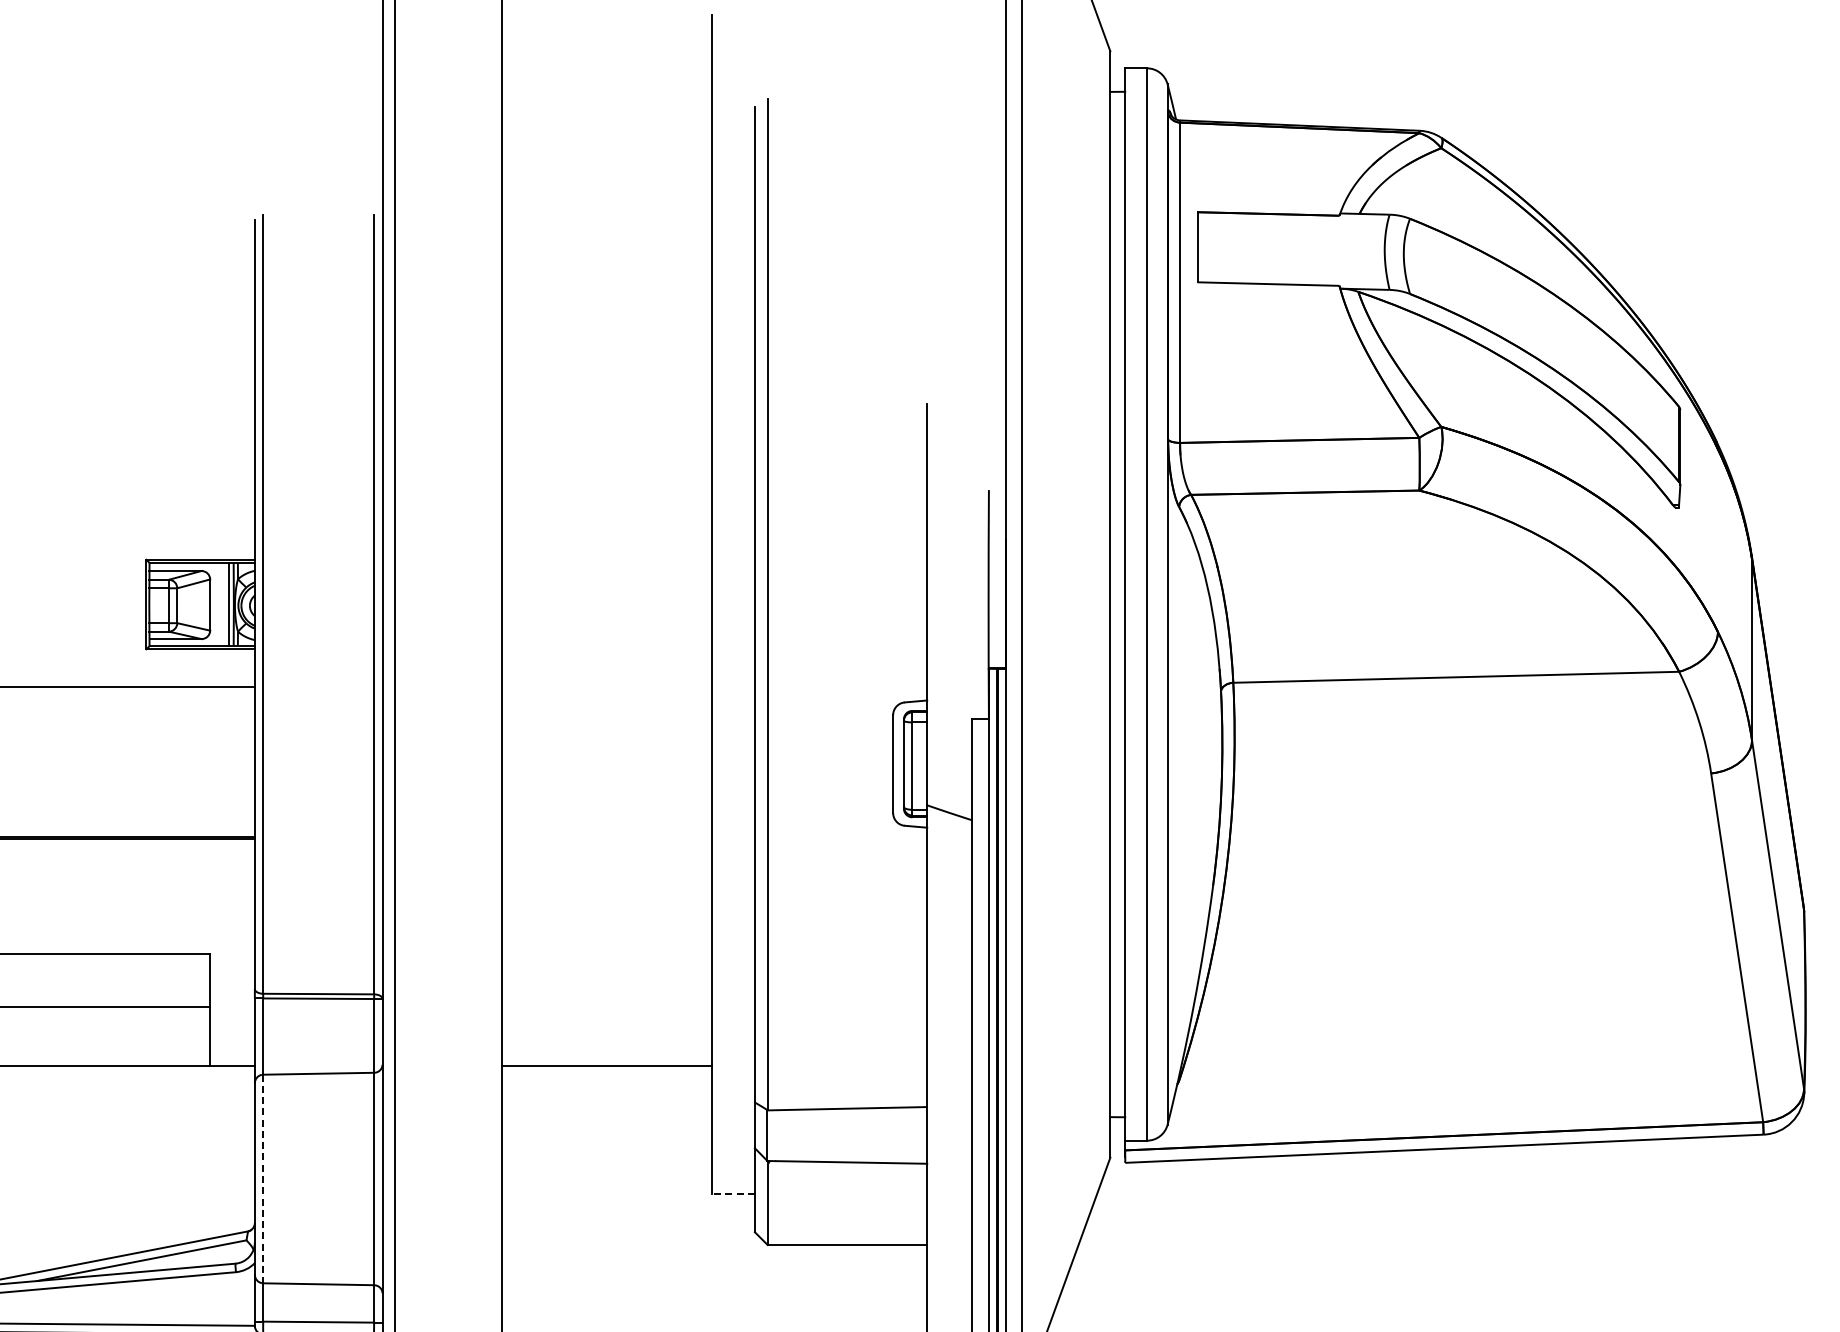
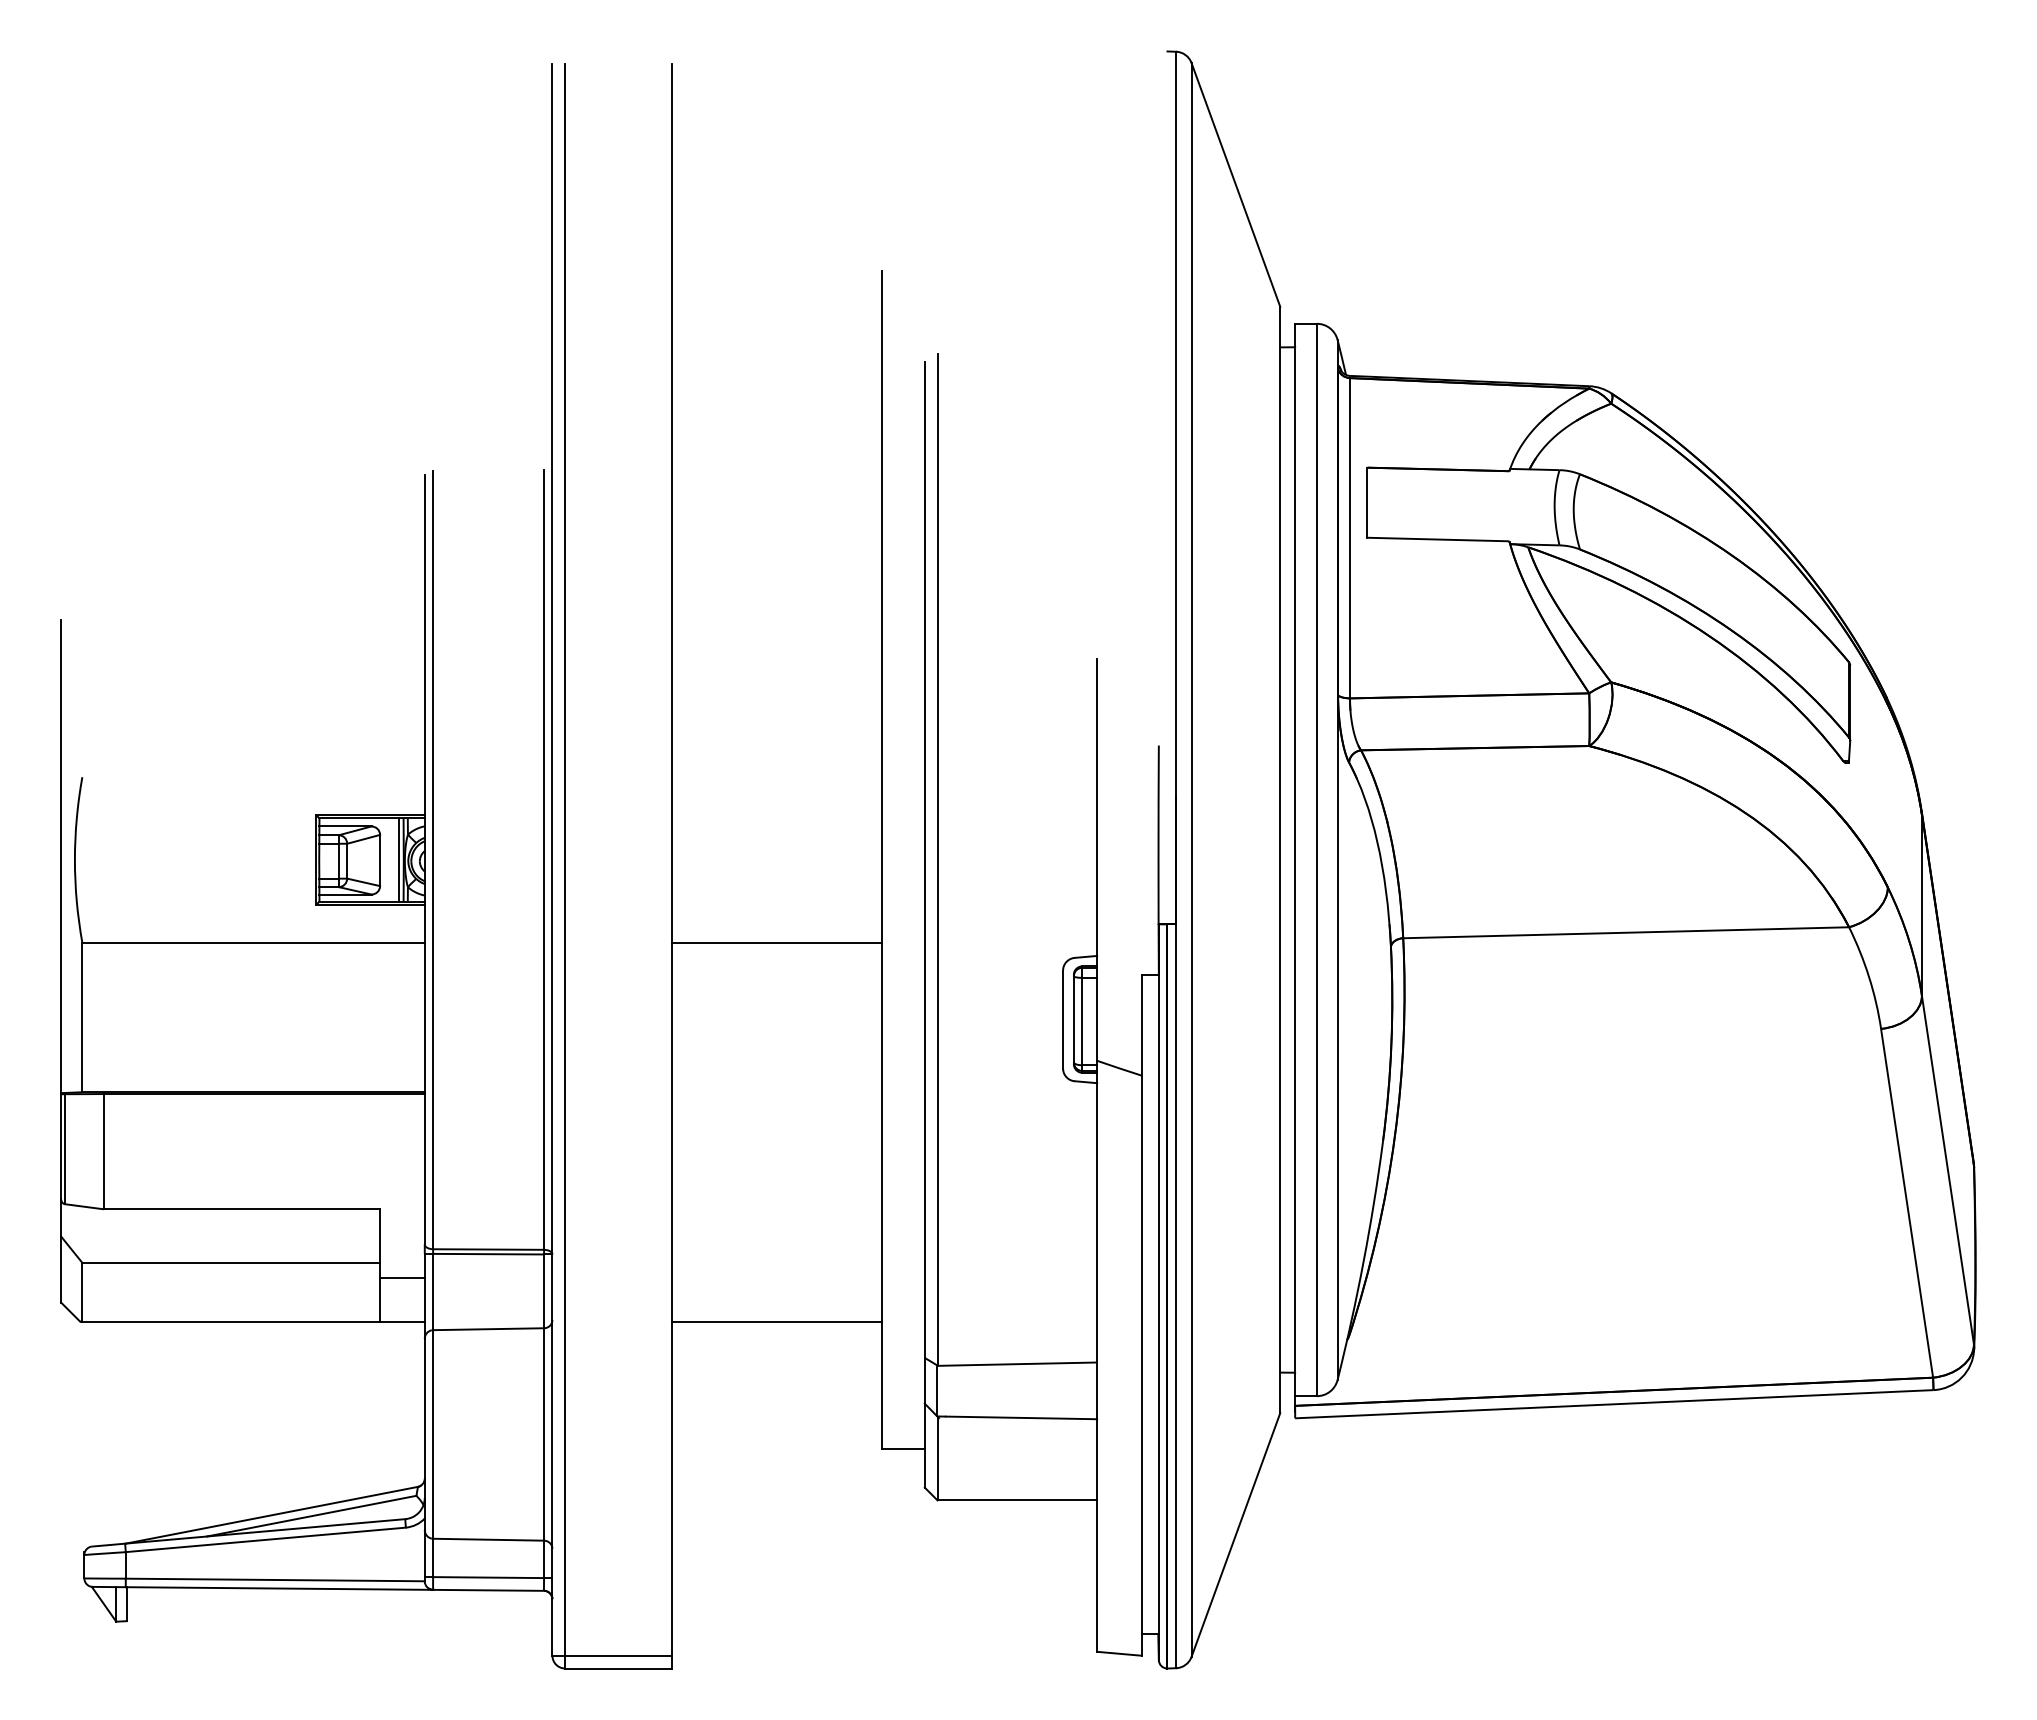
line: (606, 687) -> (776, 942), added
line: (232, 1023) -> (402, 1278), added
line: (263, 1179) -> (433, 1434), dashed -> solid
line: (733, 1194) -> (903, 1449), dashed -> solid

